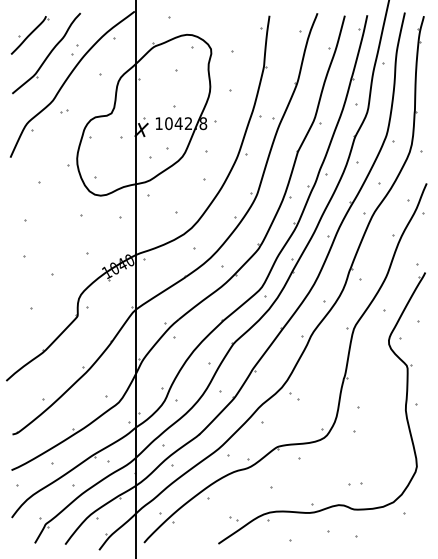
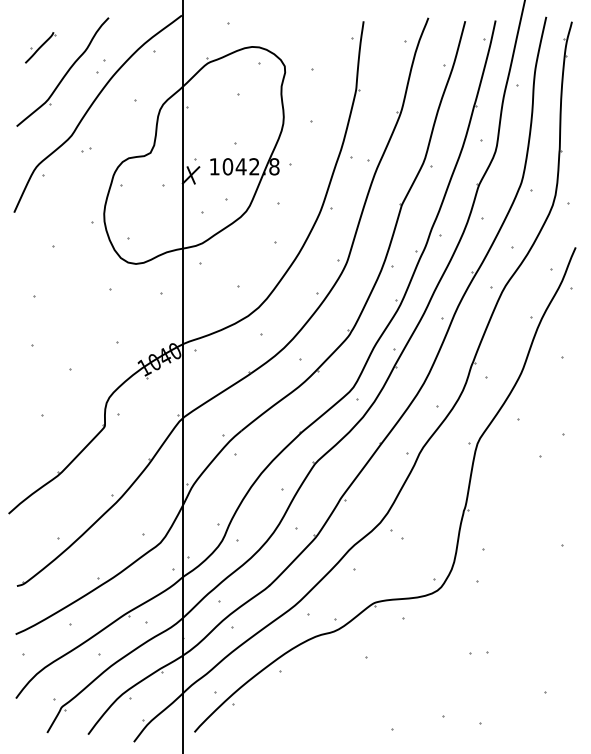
part: (29, 35) -> (39, 47), size x0.6
part: (405, 408) -> (547, 551), removed

